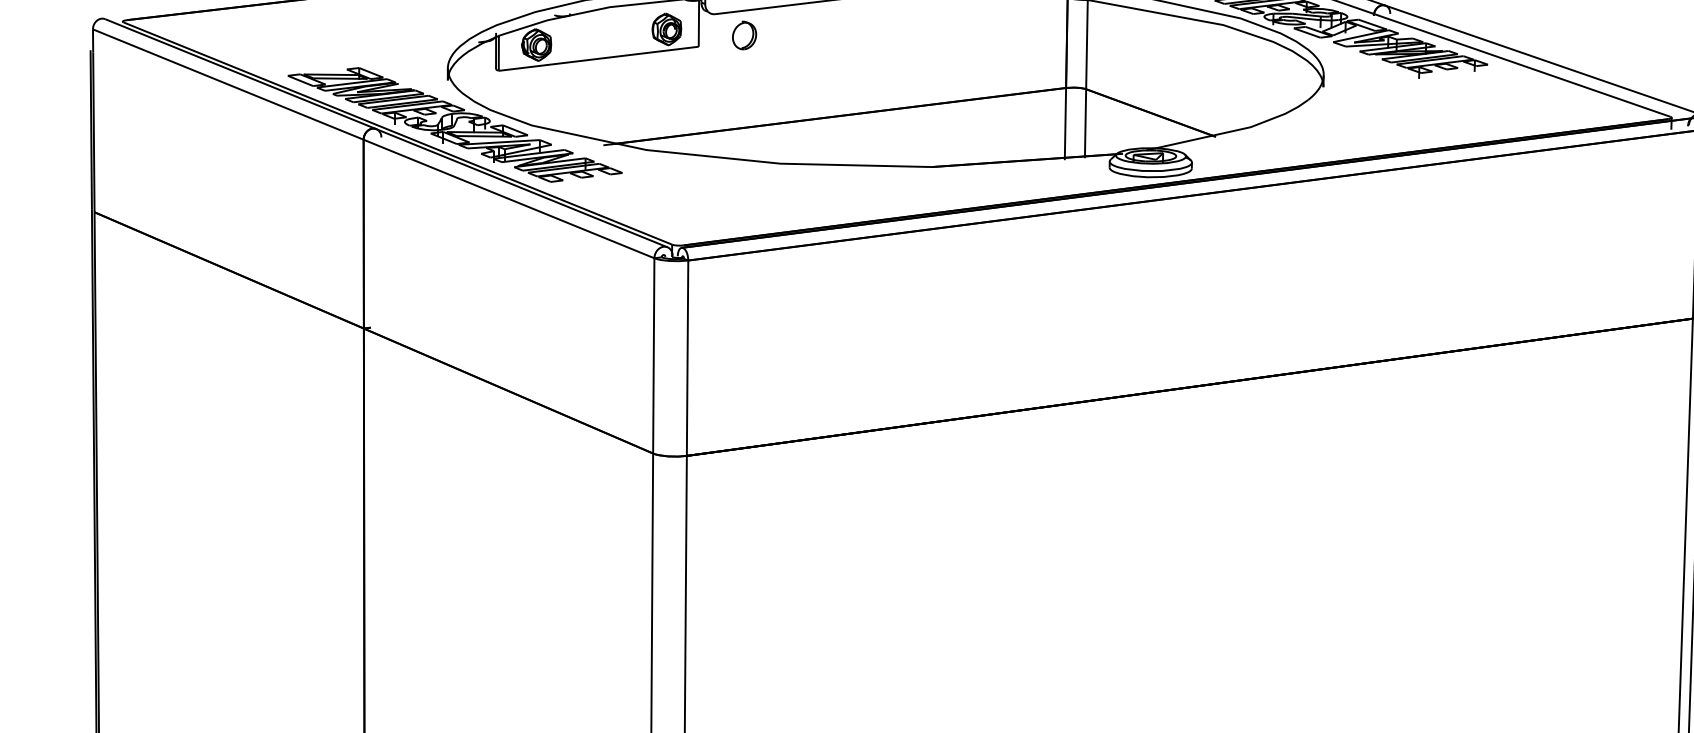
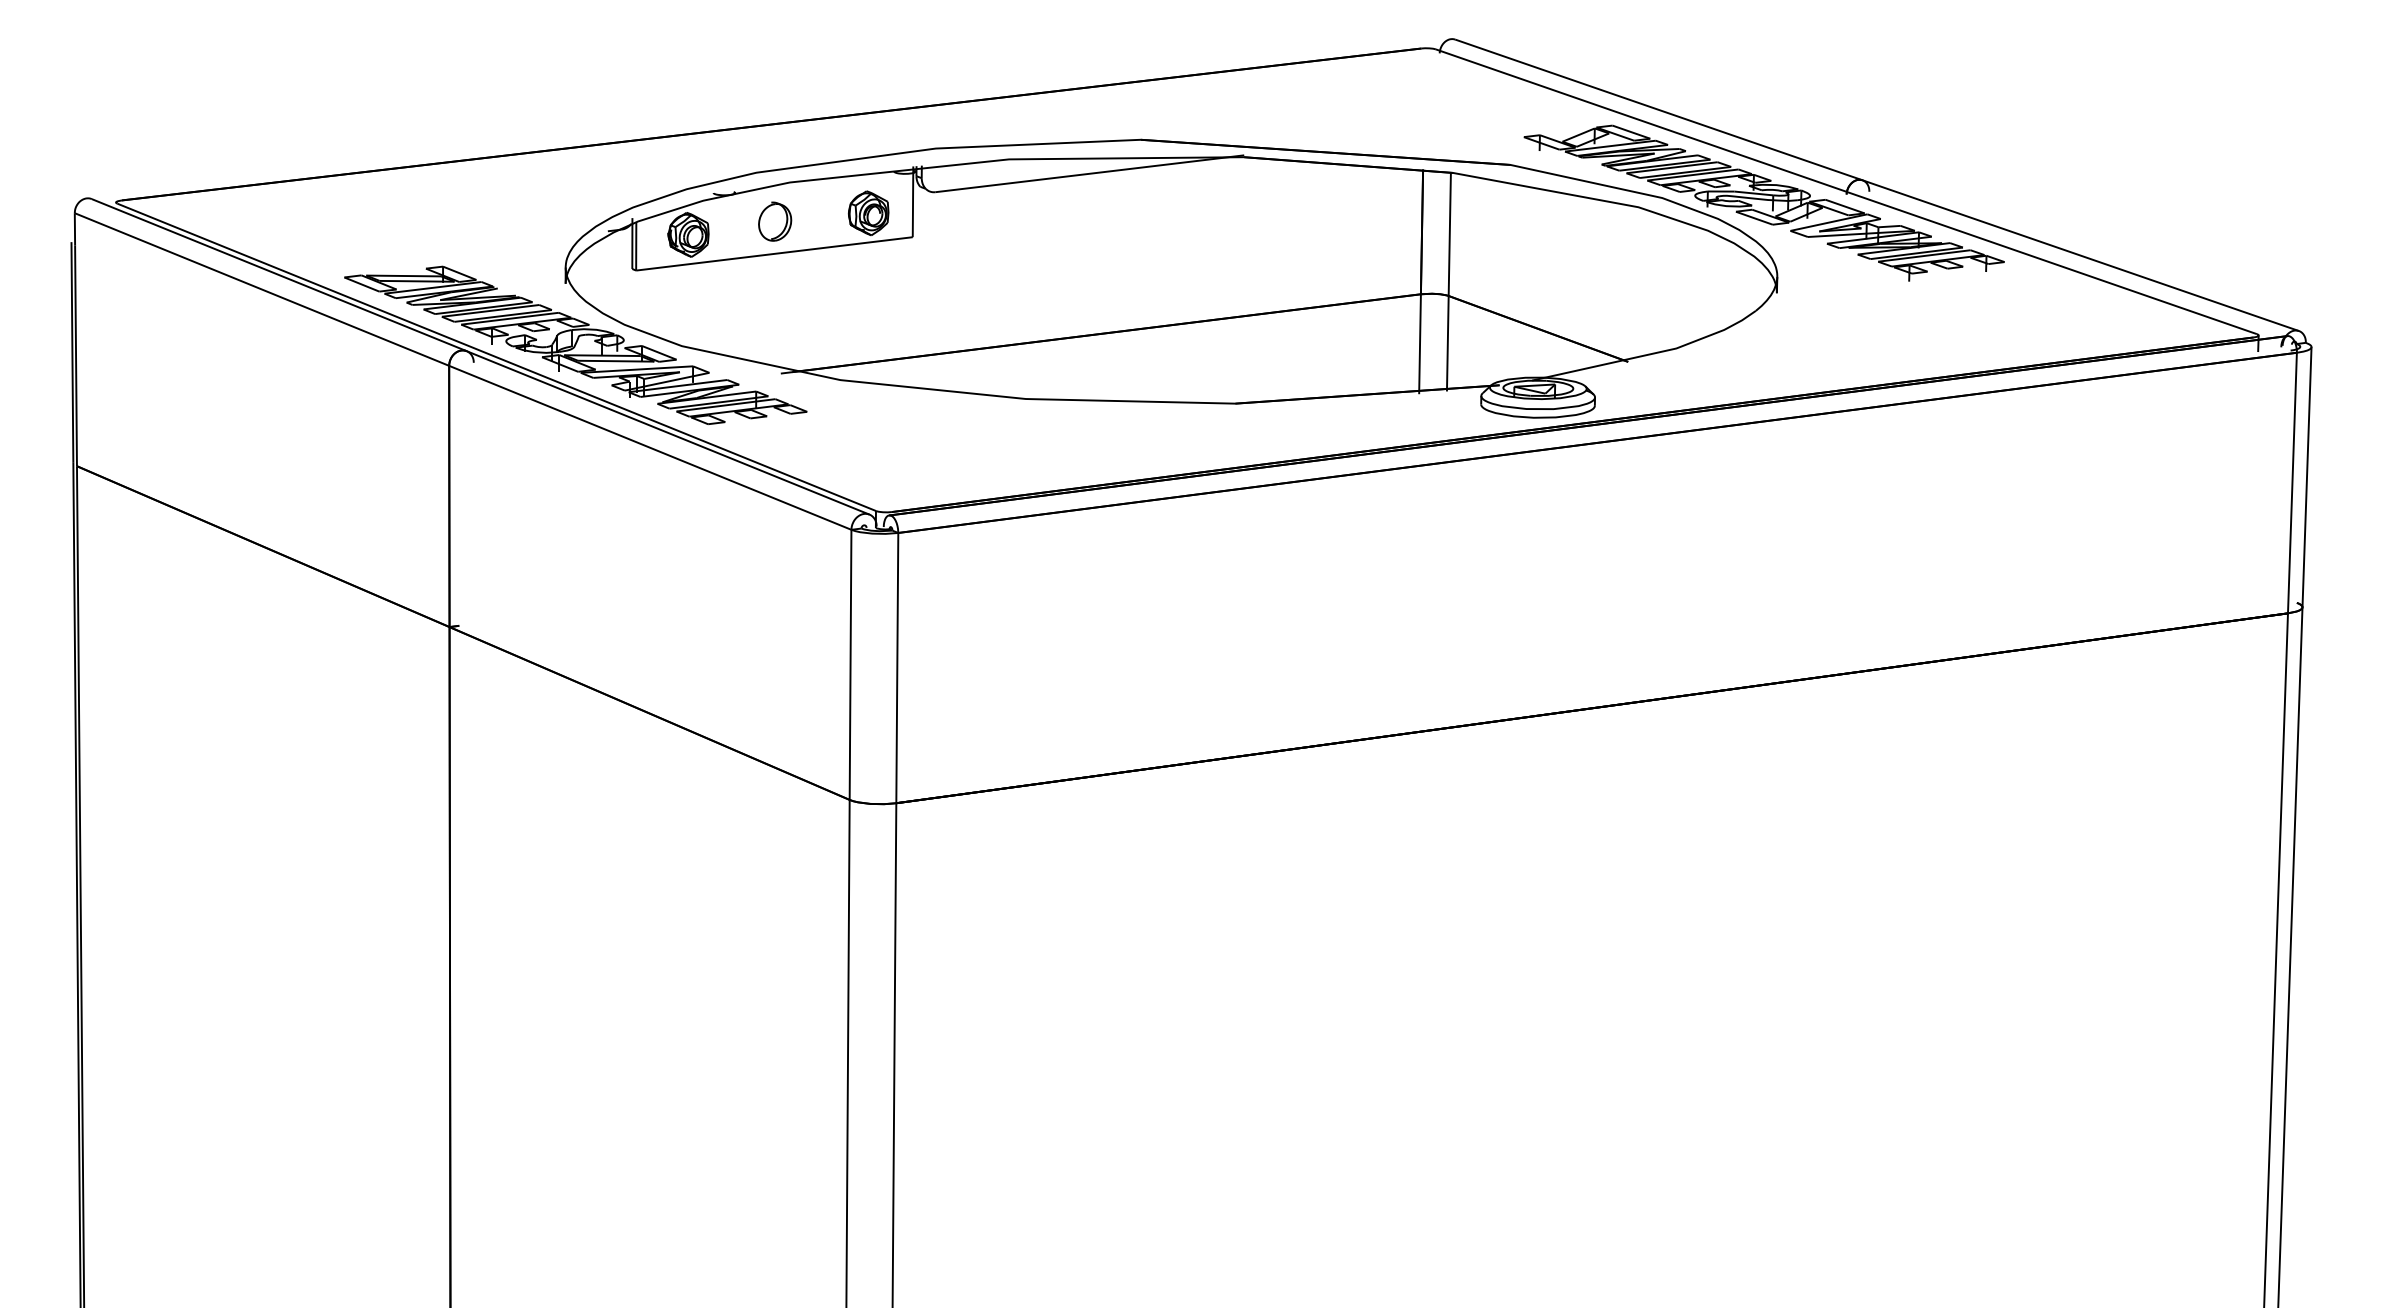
part: (744, 35) -> (775, 221), moved

